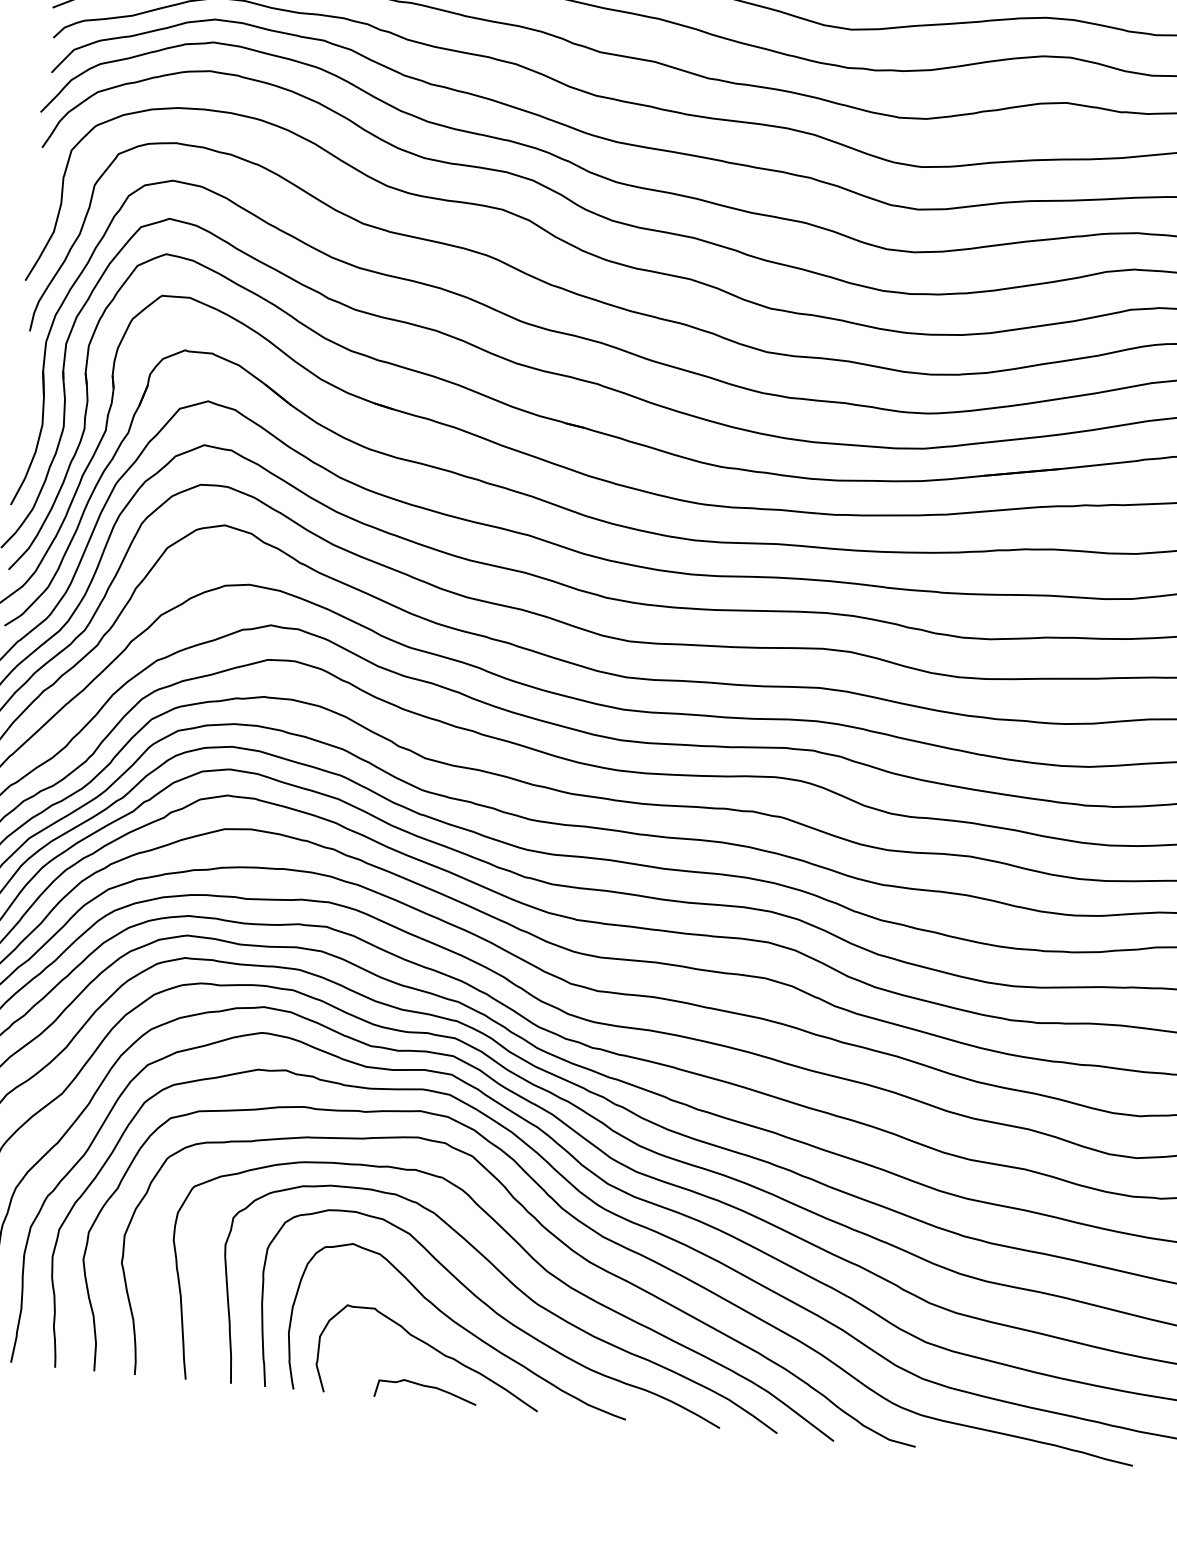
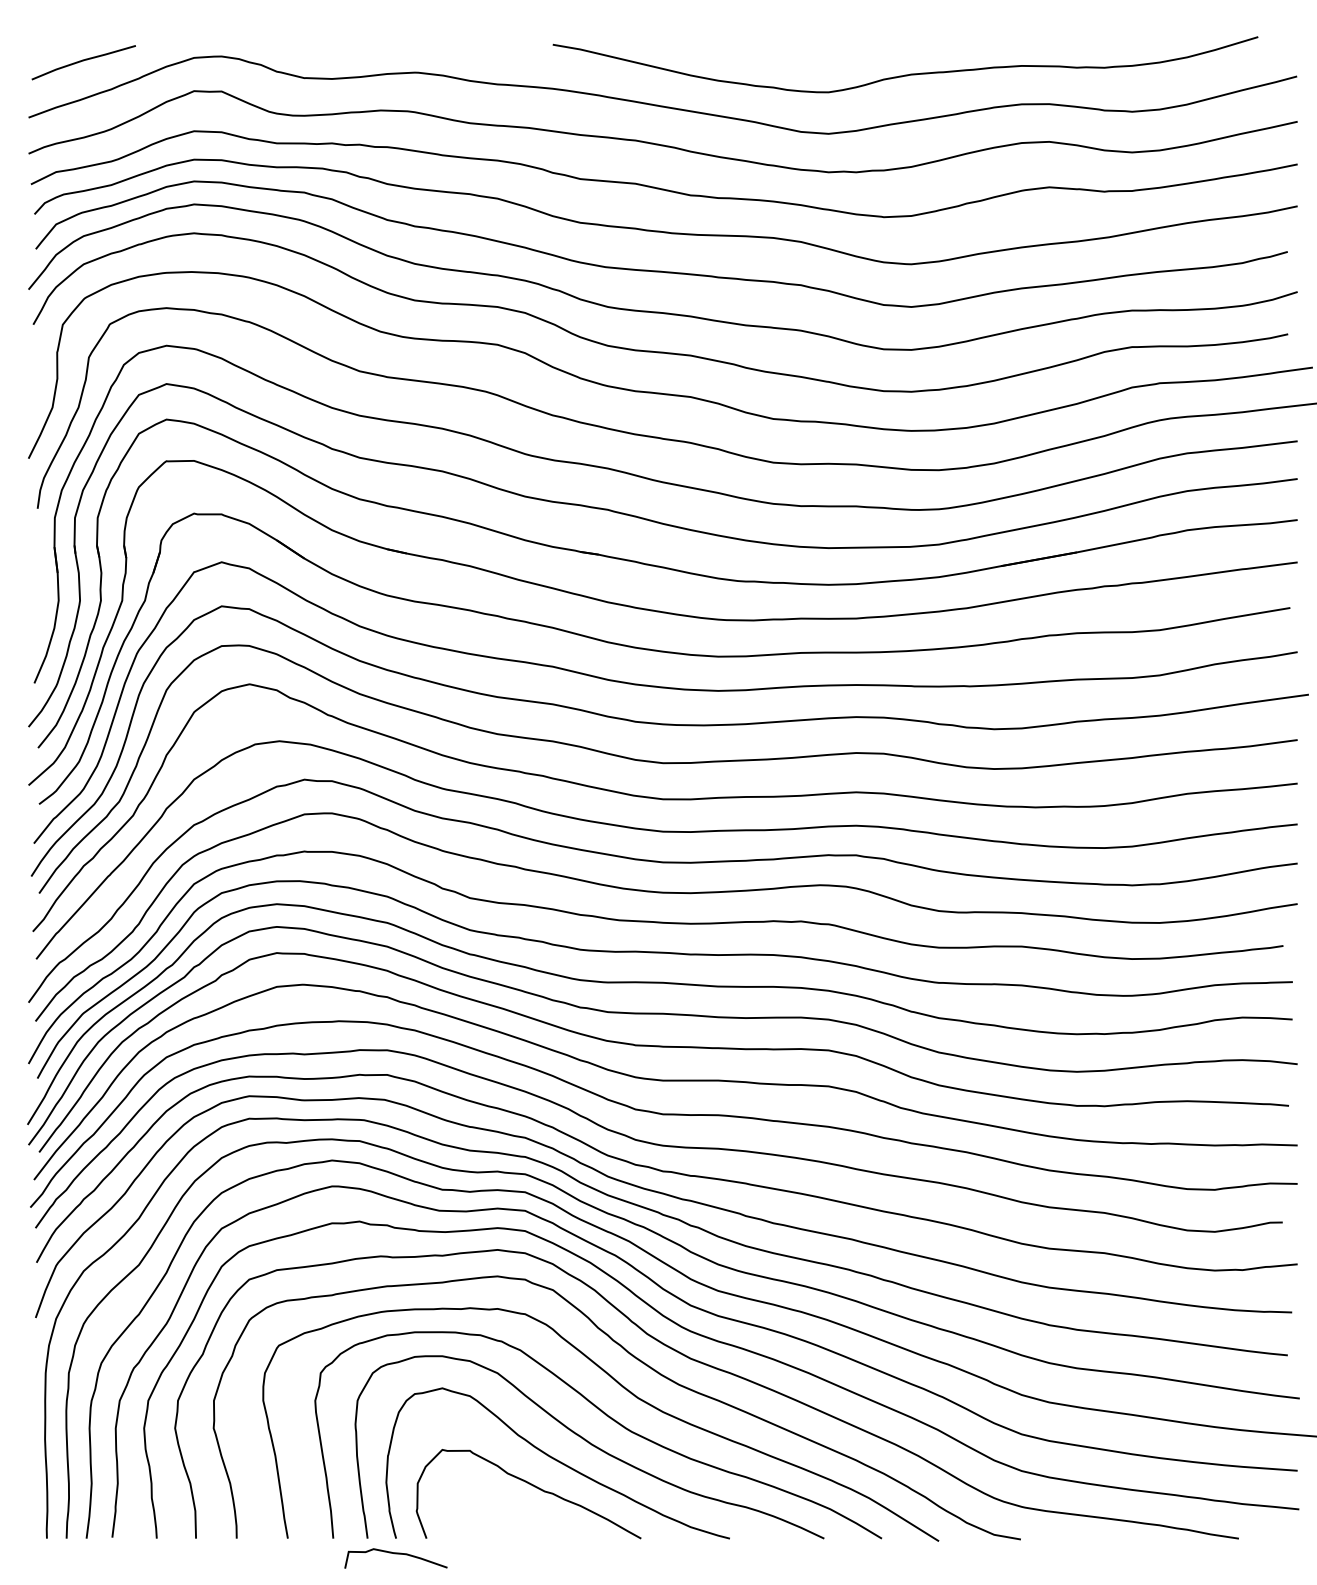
curve: (425, 1387) -> (395, 1554), moved

